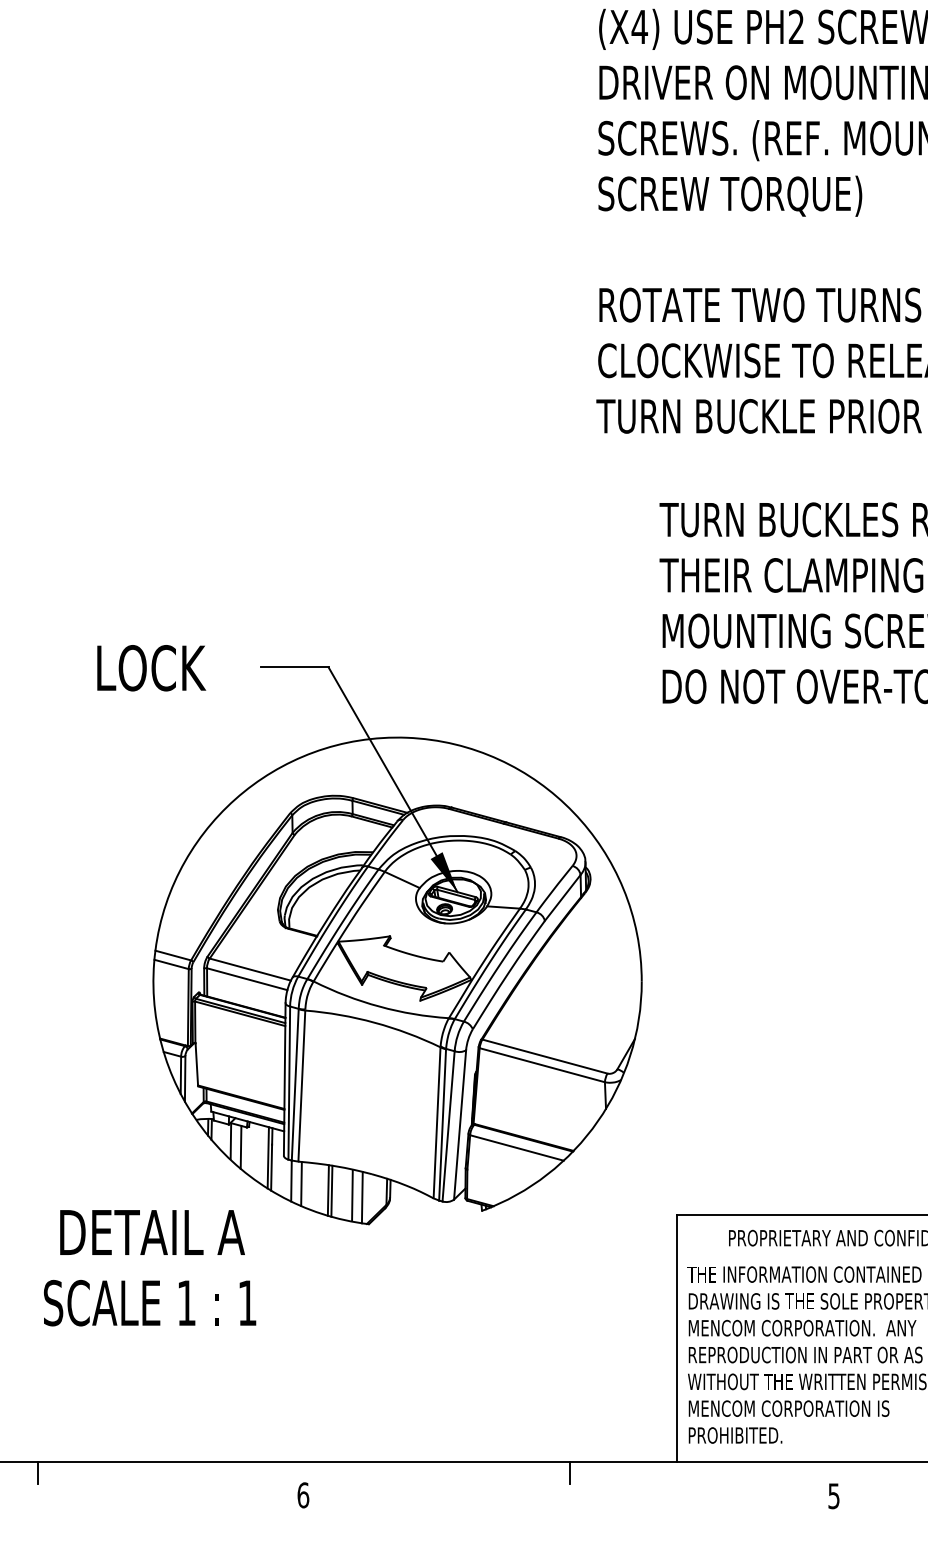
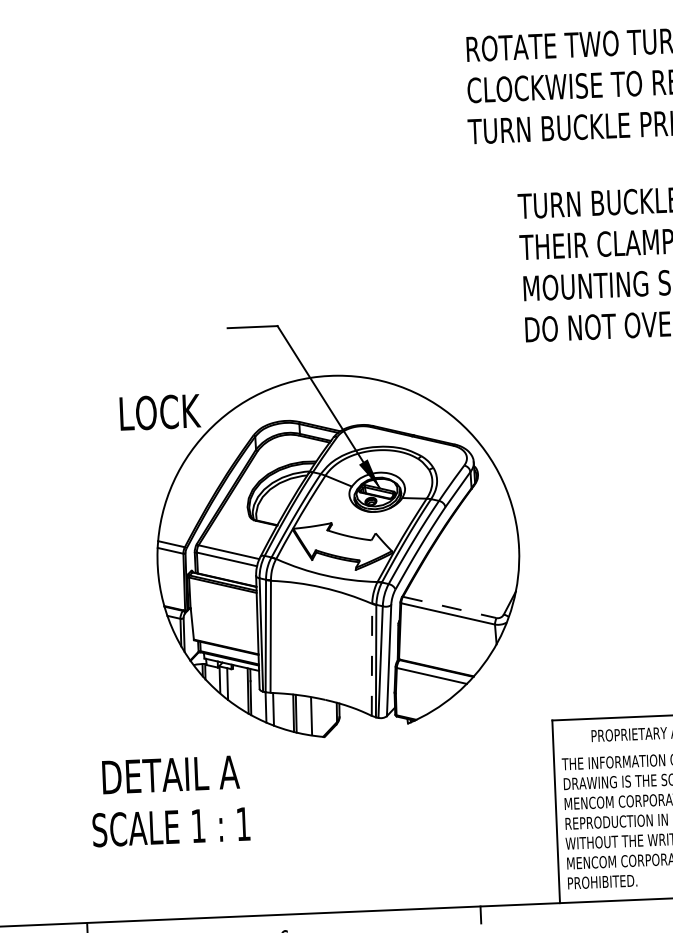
text: (151, 668) -> (160, 412), moved
line: (544, 1056) -> (449, 607), solid -> dashed
line: (437, 1123) -> (372, 660), solid -> dashed
line: (361, 1197) -> (318, 717), removed
text: (150, 1268) -> (170, 801), moved

